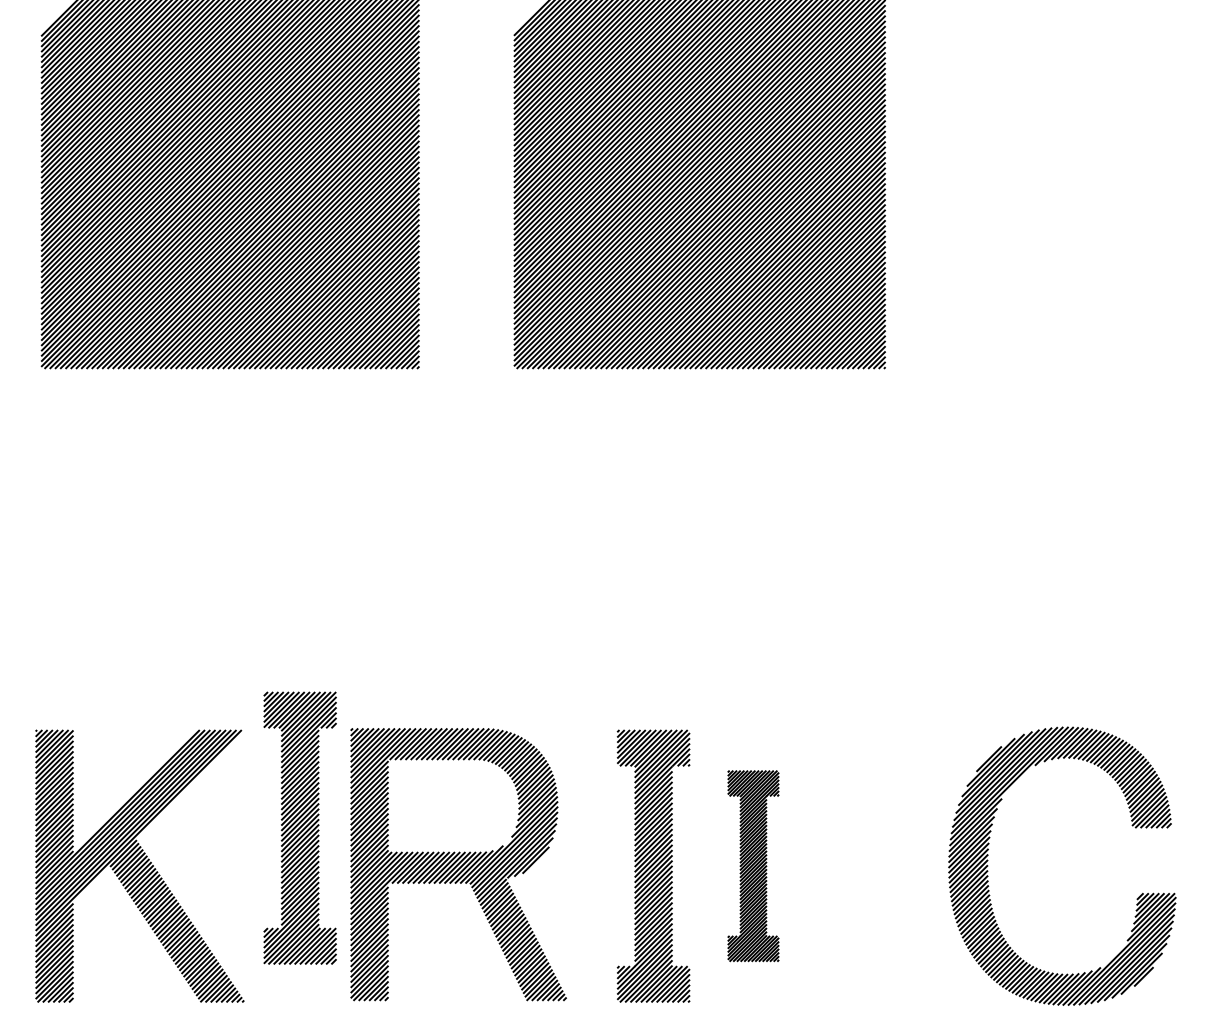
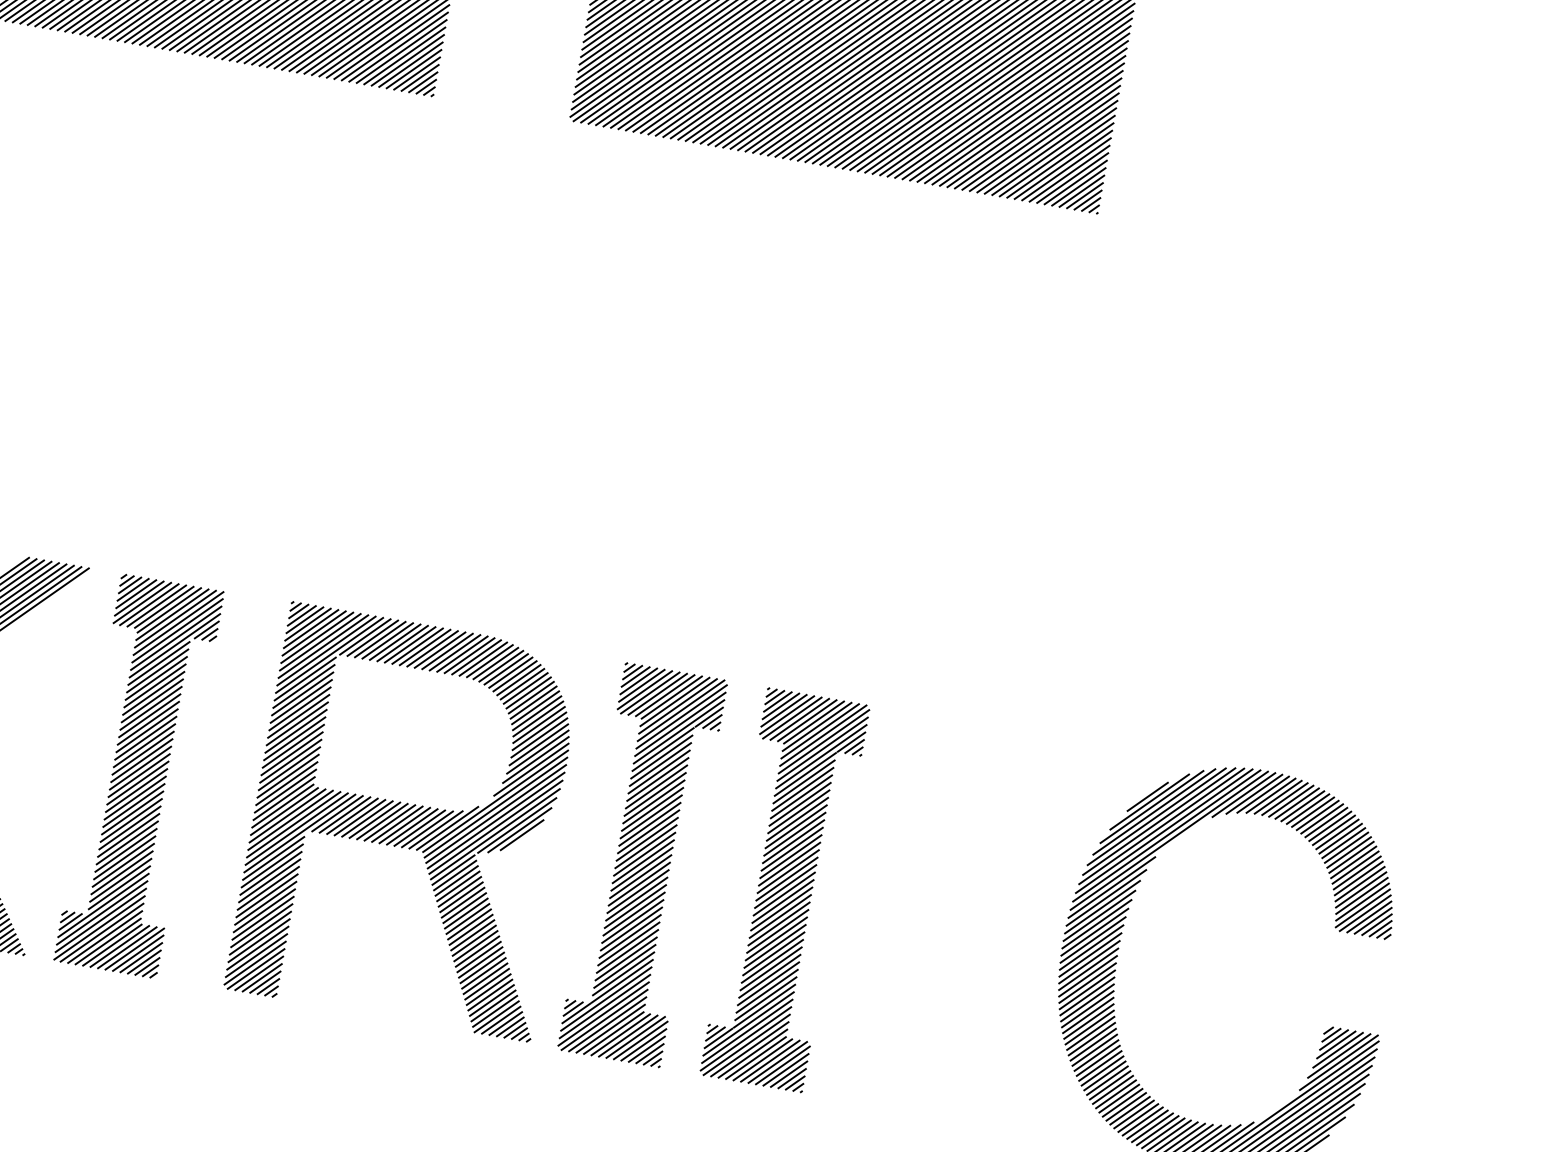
part: (299, 827) -> (138, 775), moved
part: (458, 864) -> (410, 821), moved
part: (753, 865) -> (785, 889), size x1.43

